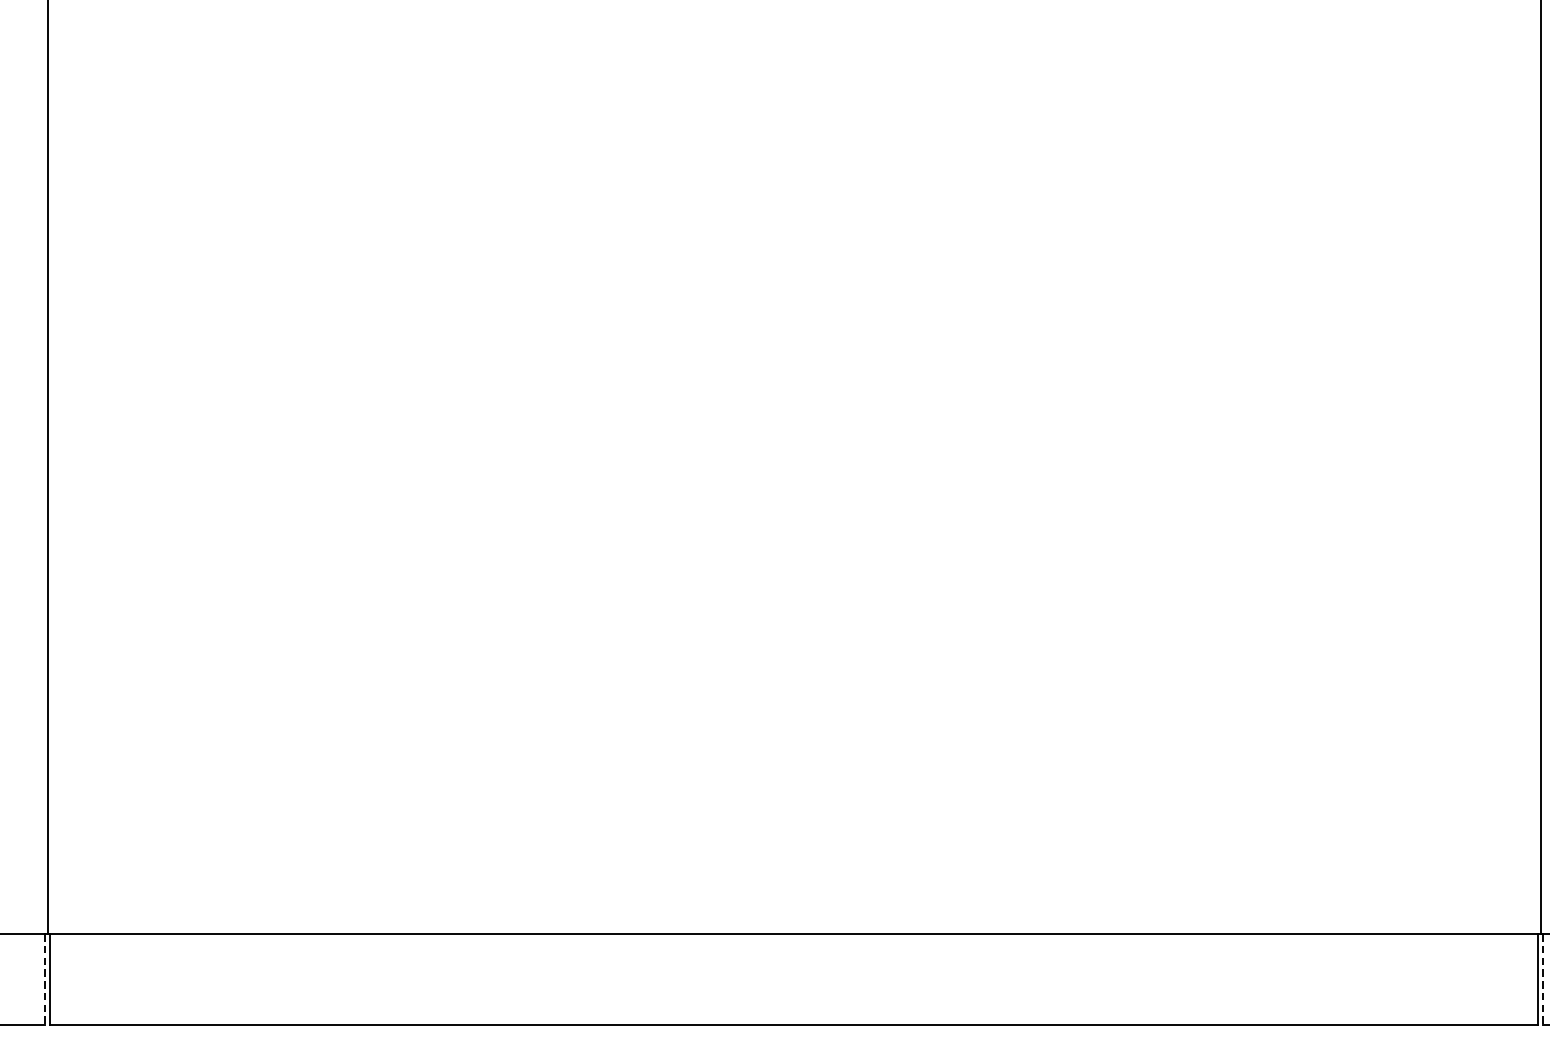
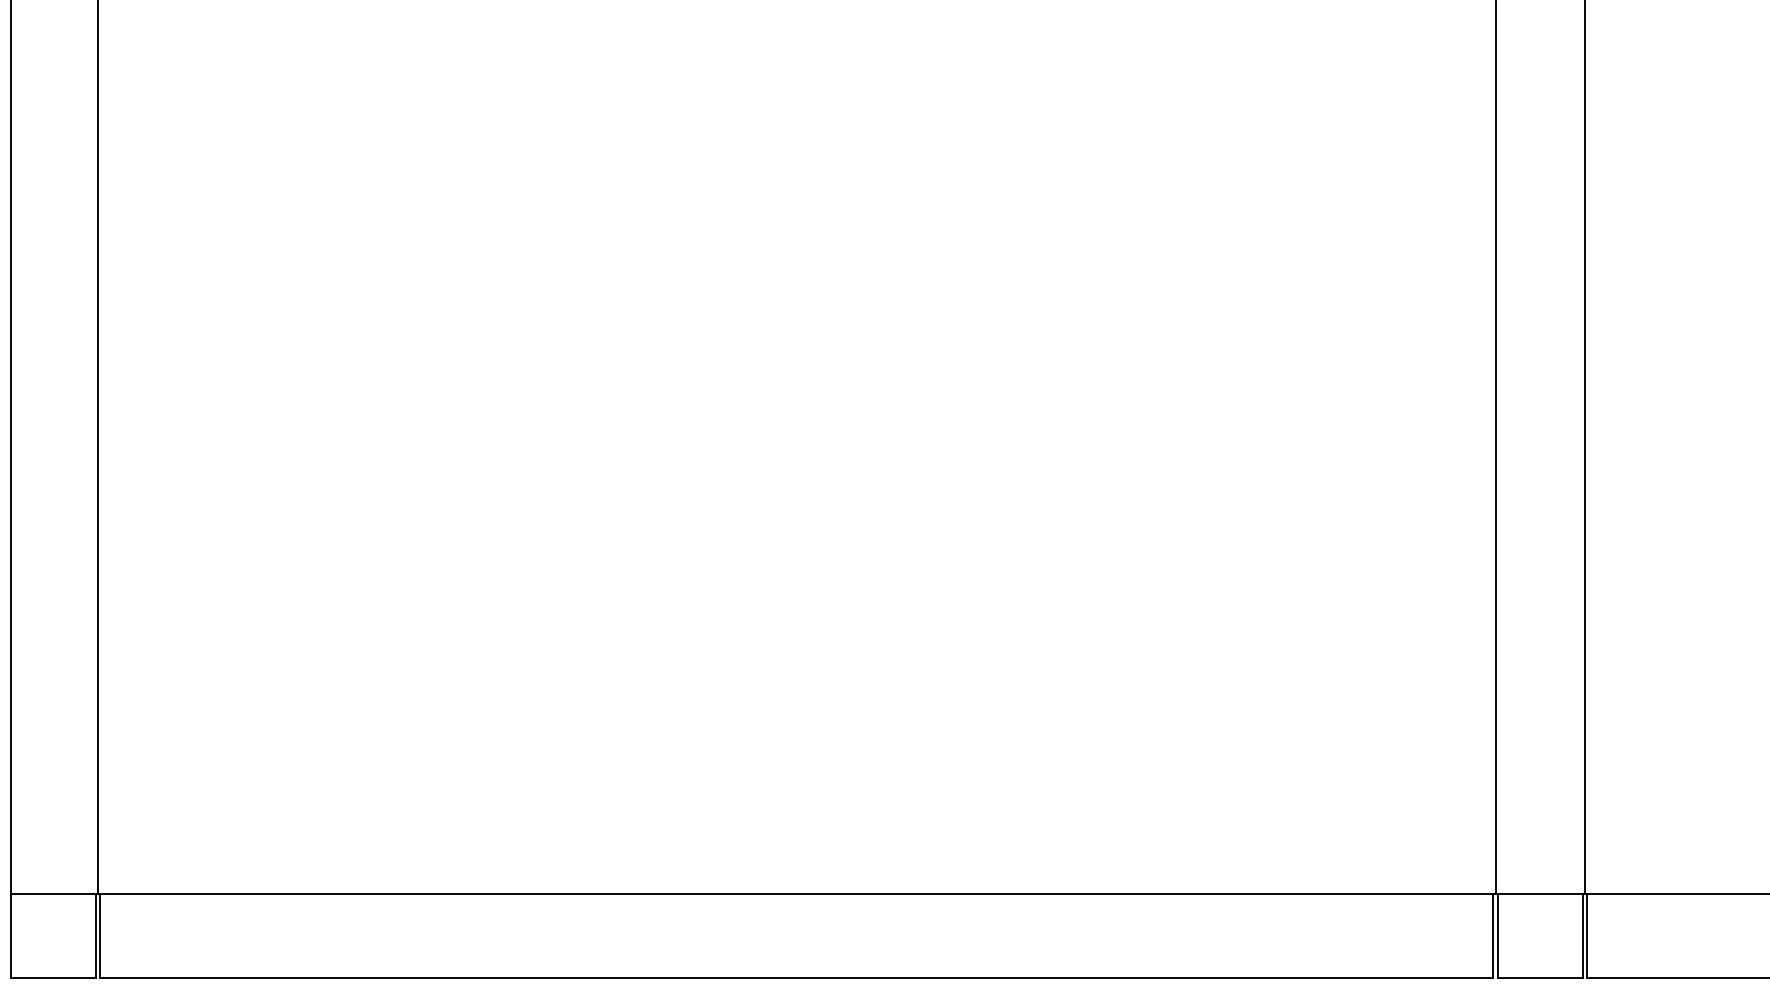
line: (44, 979) -> (95, 936), dashed -> solid
line: (1542, 979) -> (1497, 936), dashed -> solid

